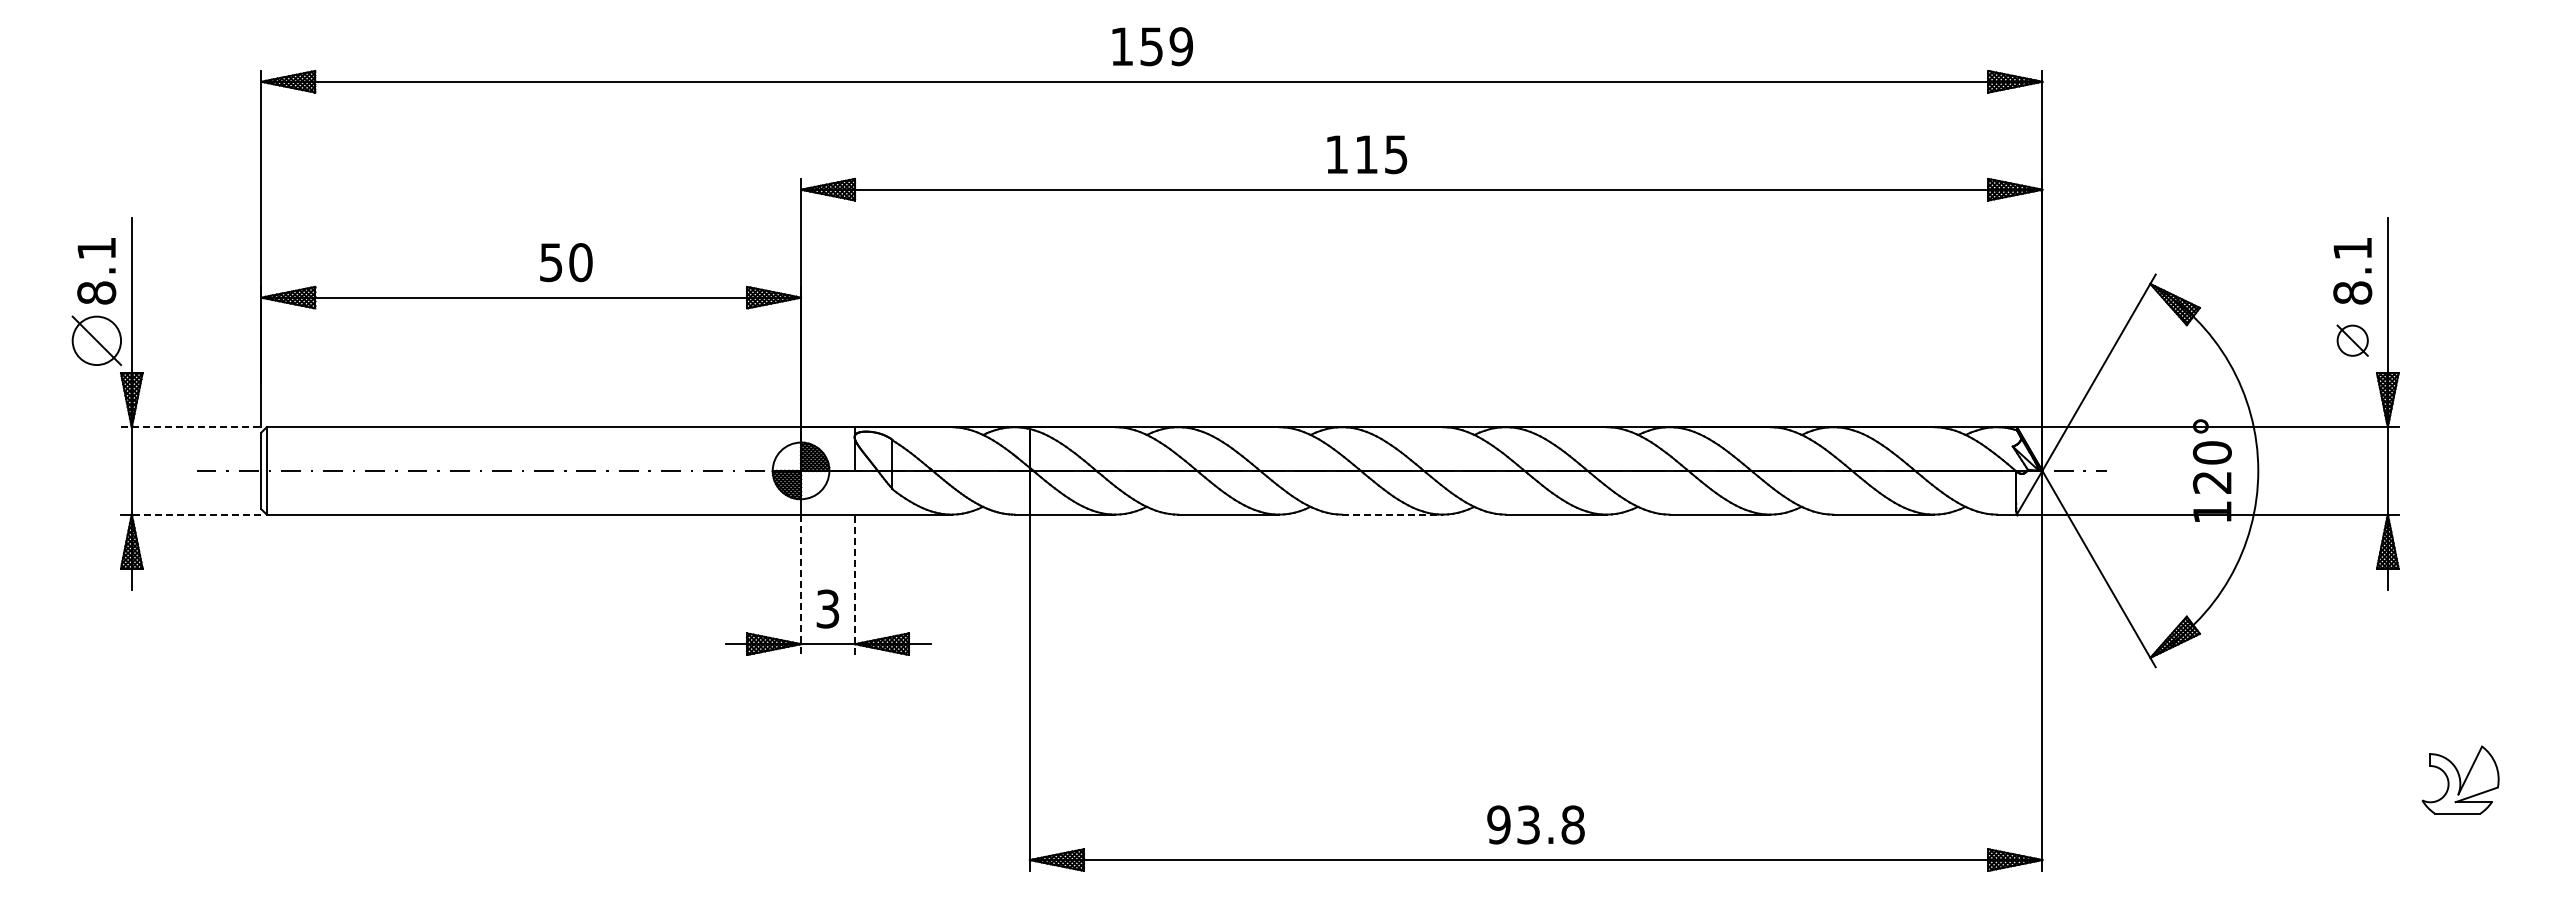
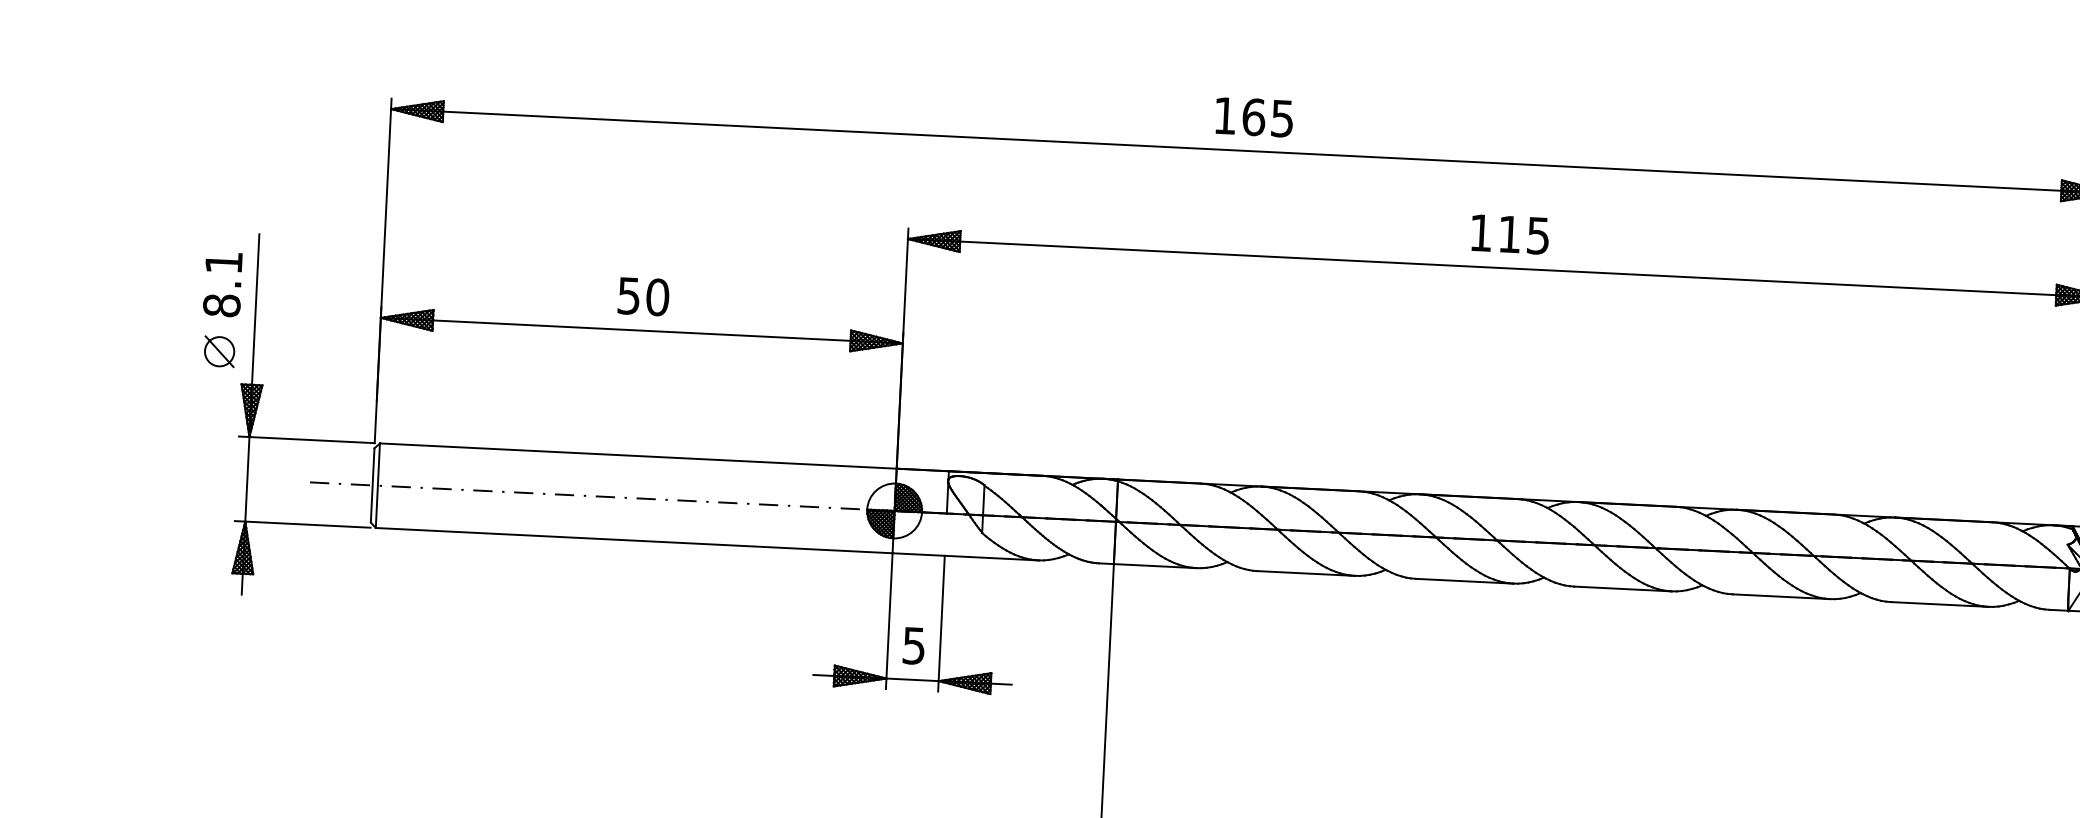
text: (1166, 46) -> (1268, 117), 159 -> 165
text: (1367, 154) -> (1510, 234), moved
text: (566, 262) -> (643, 296), moved
part: (96, 340) -> (219, 351), size x0.62
line: (191, 427) -> (307, 440), dashed -> solid
line: (196, 514) -> (307, 524), dashed -> solid
line: (1392, 514) -> (1464, 581), dashed -> solid
line: (855, 584) -> (941, 623), dashed -> solid
line: (801, 585) -> (889, 621), dashed -> solid
text: (828, 608) -> (914, 645), 3 -> 5

